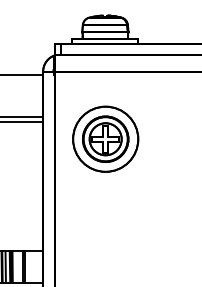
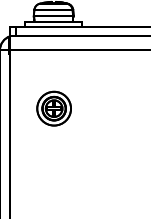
part: (105, 138) -> (53, 108), size x0.6

